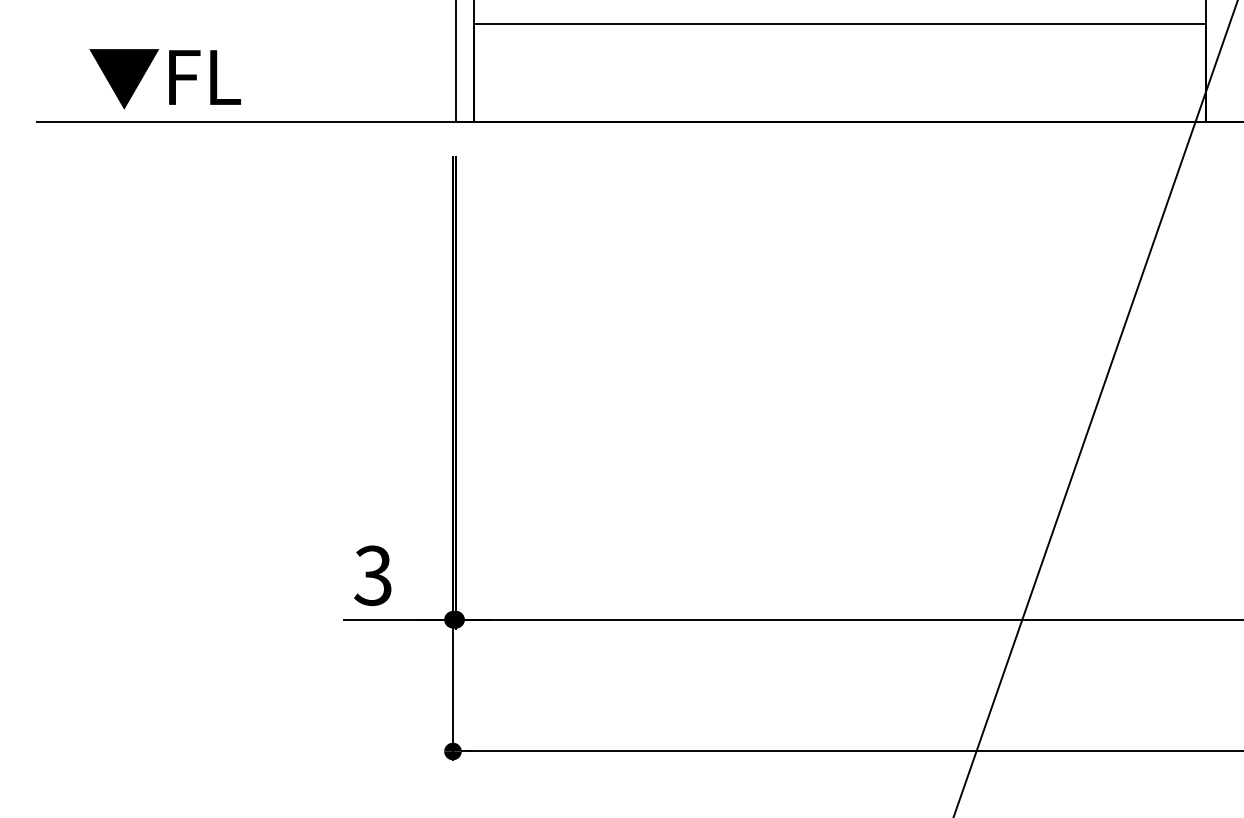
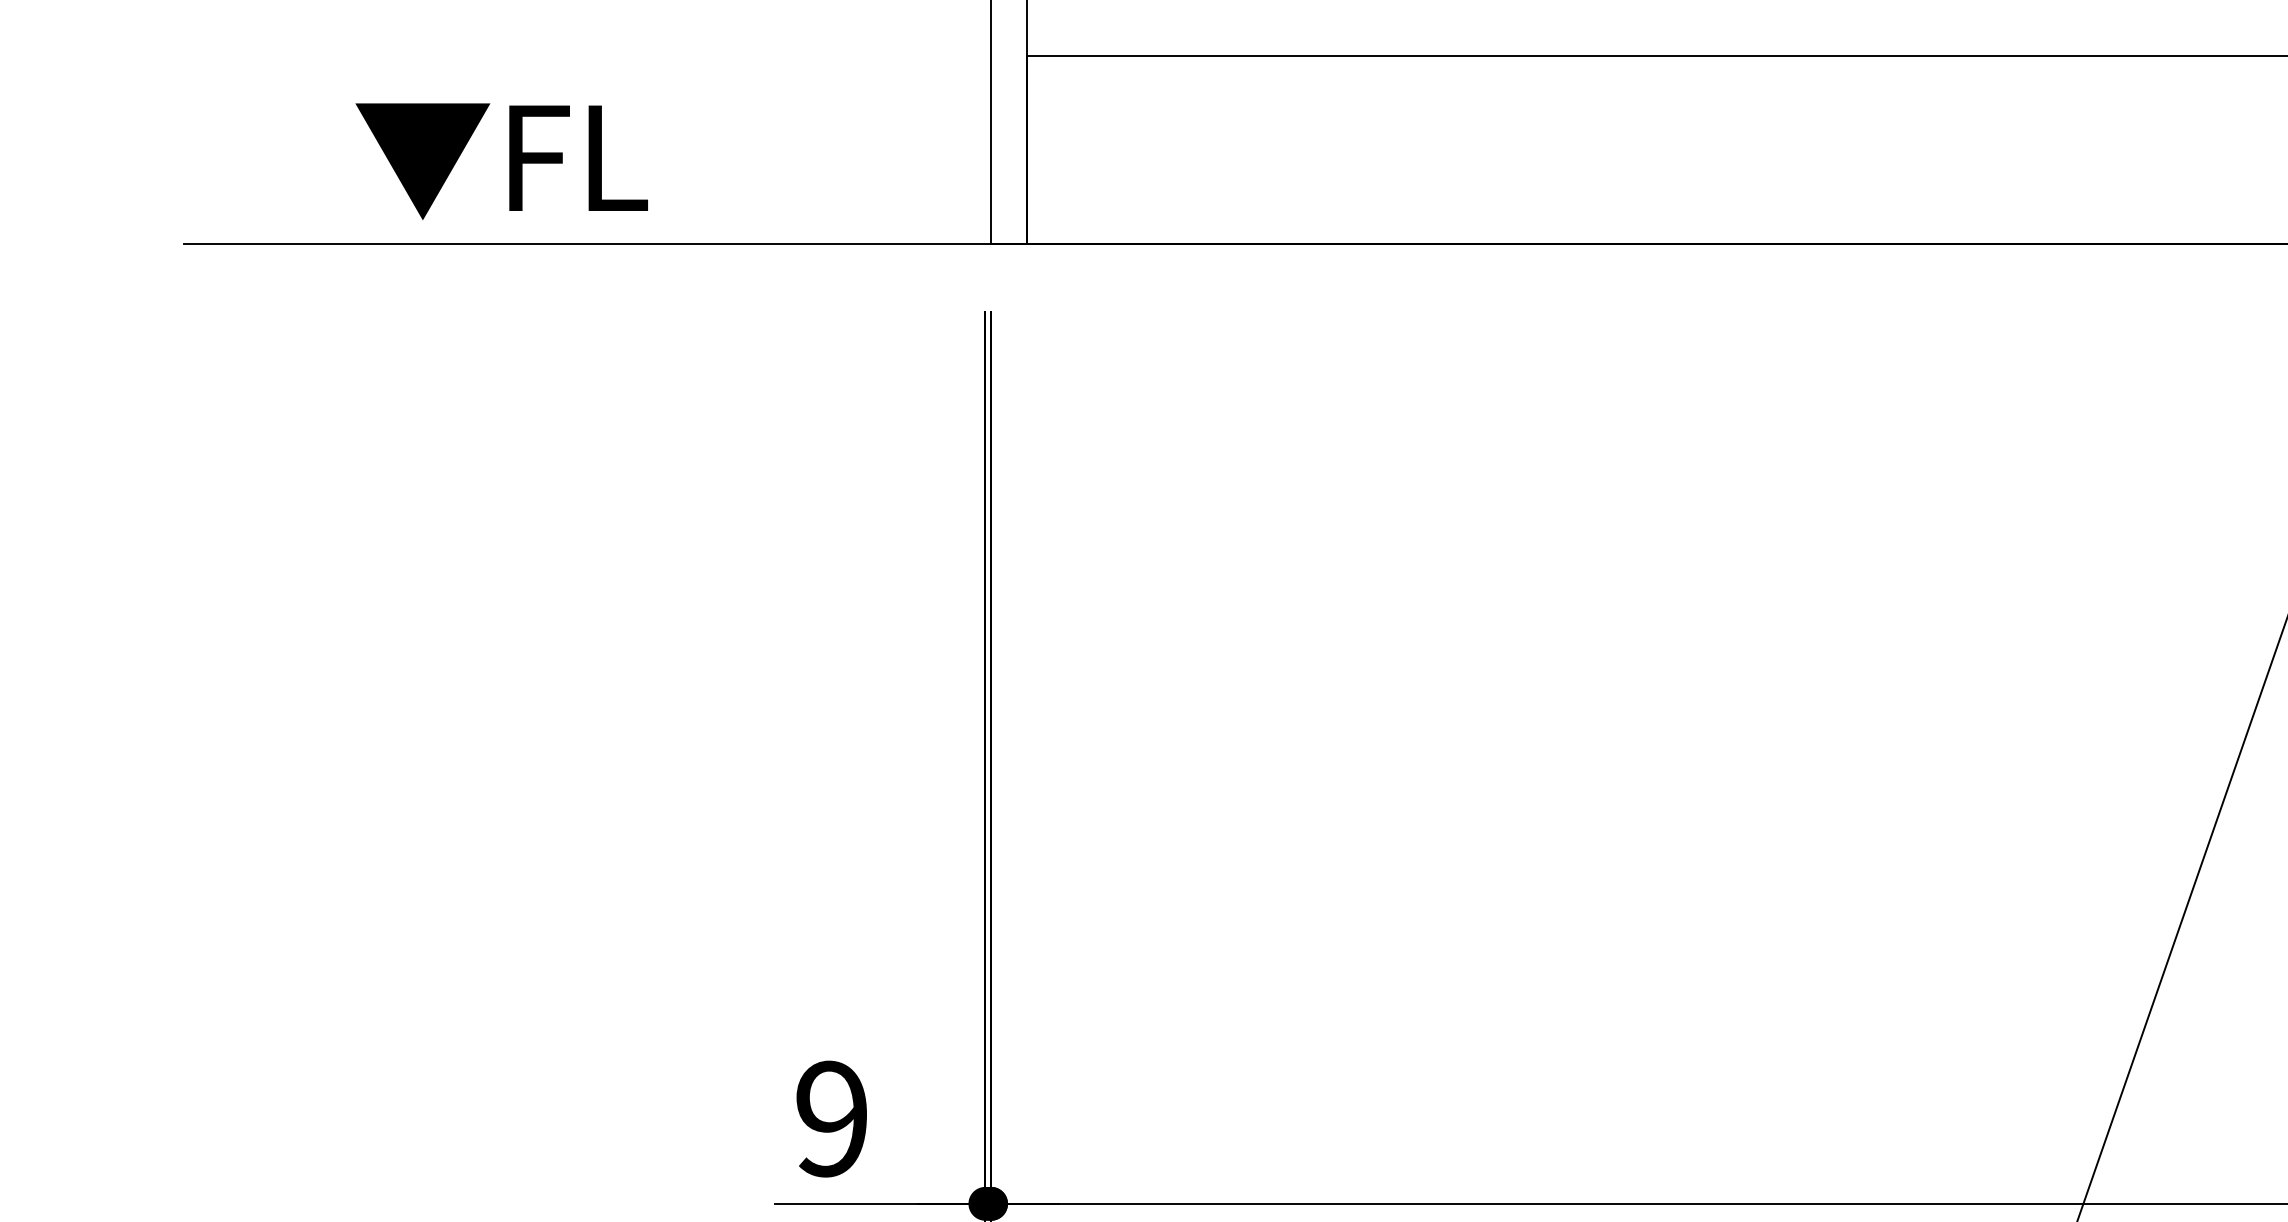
text: (164, 79) -> (500, 162), moved
text: (372, 575) -> (830, 1118), 3 -> 9

